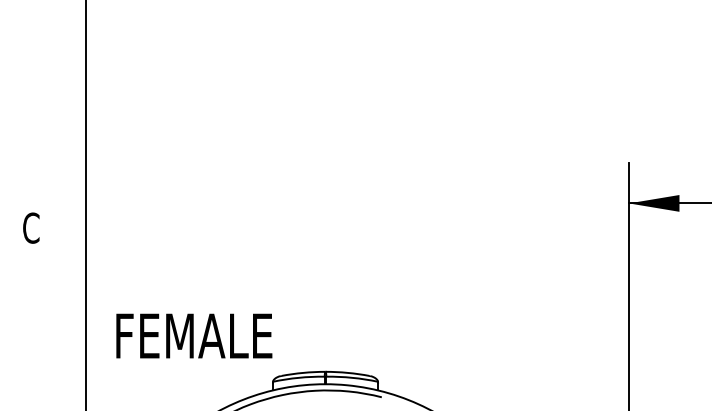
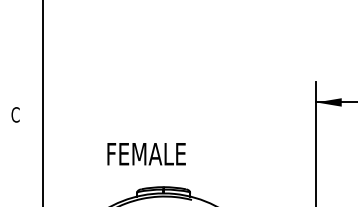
text: (194, 336) -> (146, 154), moved

